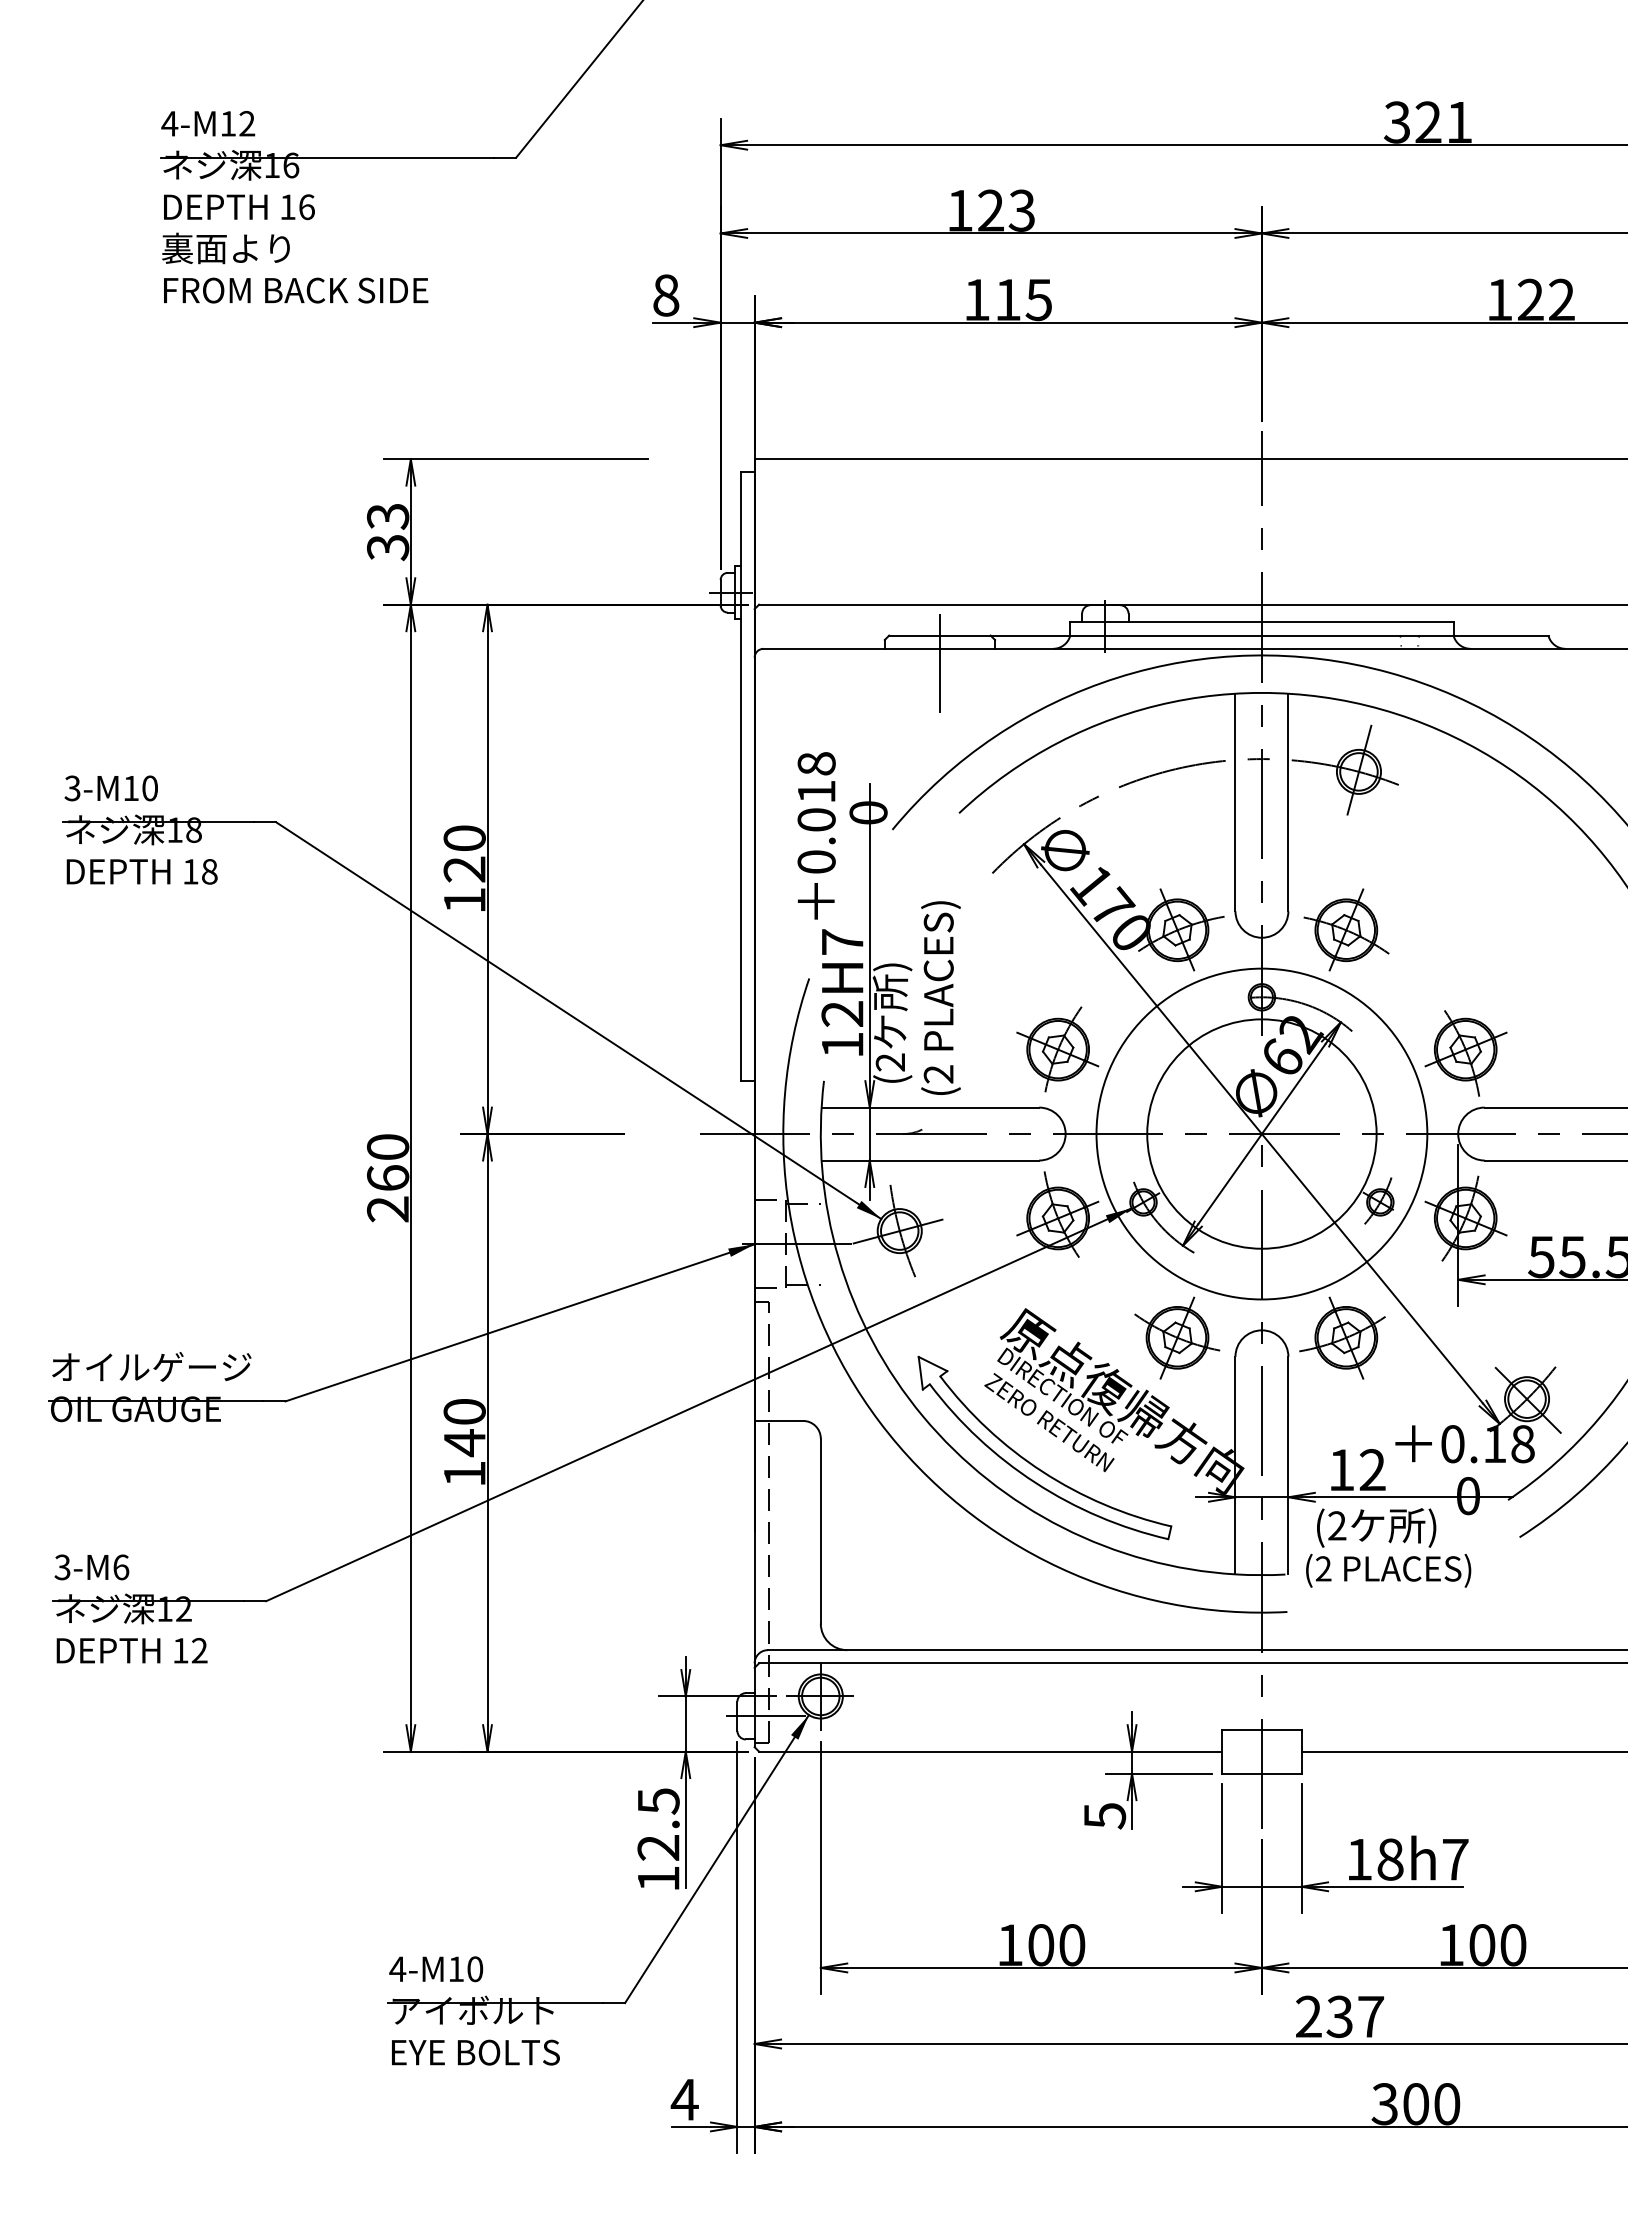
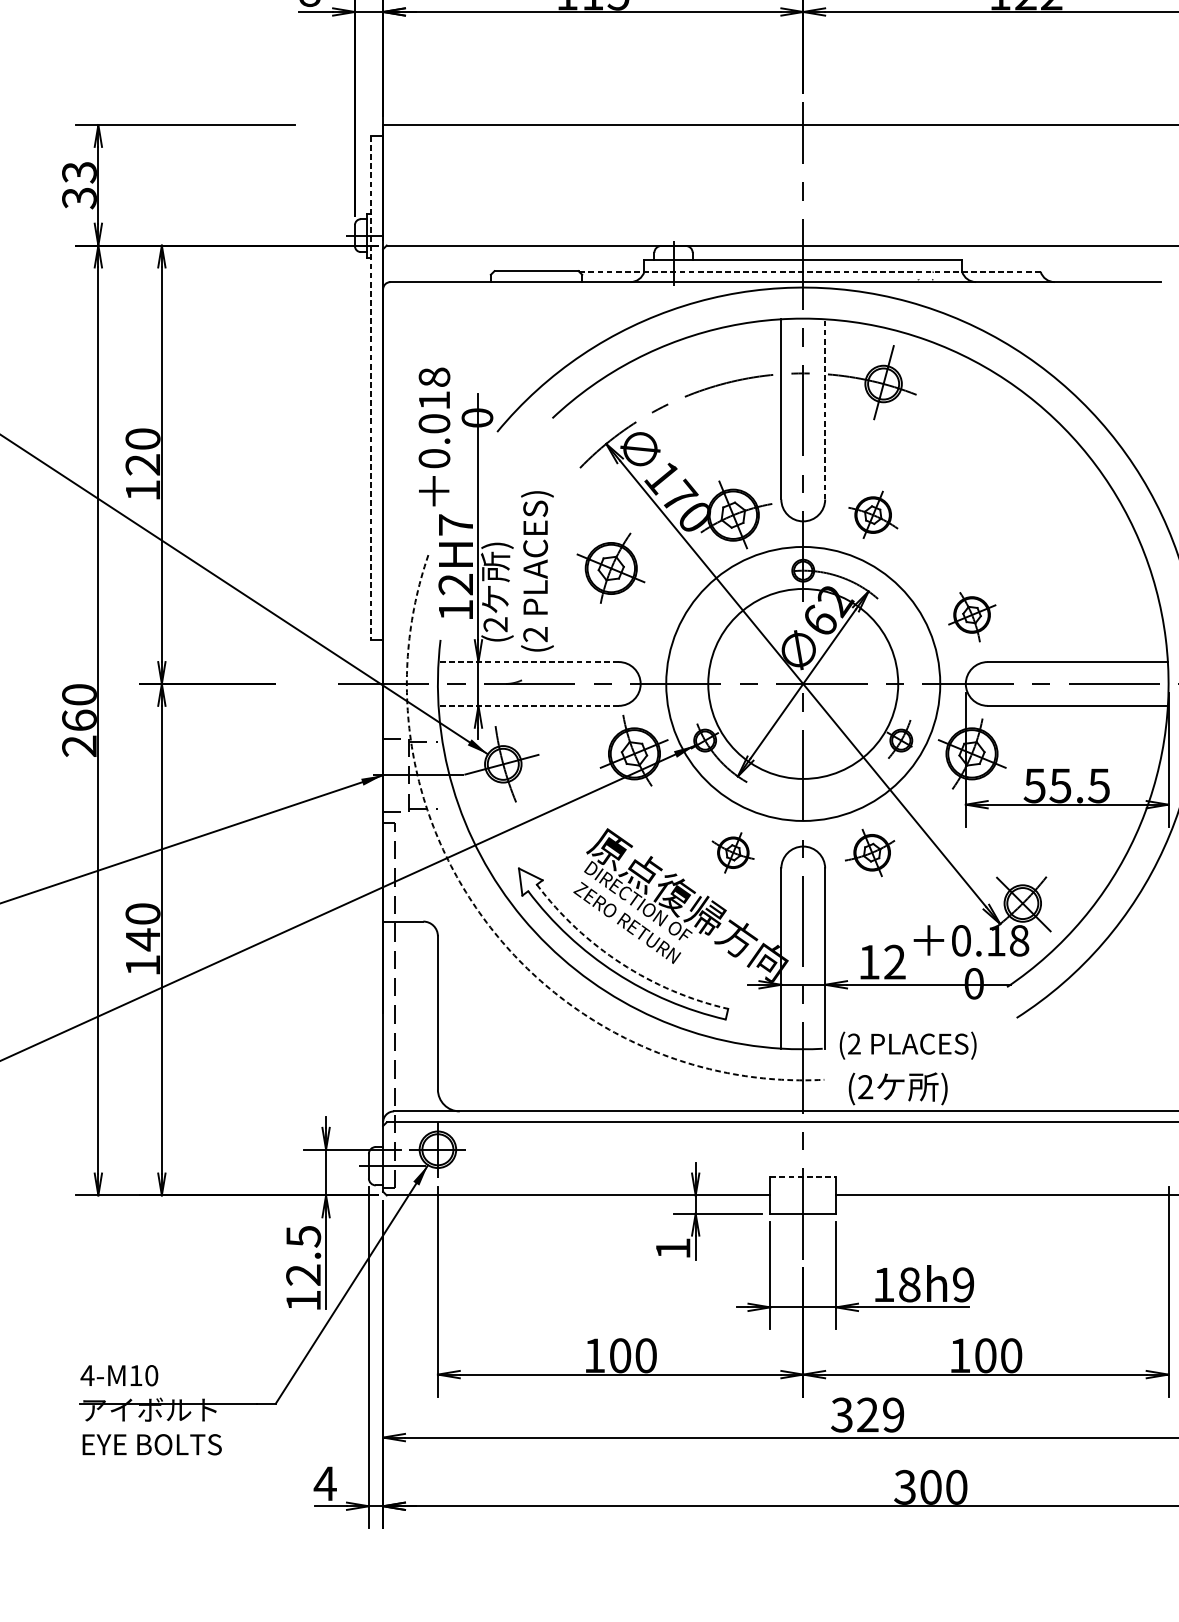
line: (1270, 636) -> (810, 271), solid -> dashed
line: (939, 663) -> (536, 294), removed
line: (740, 777) -> (371, 388), solid -> dashed
line: (1288, 802) -> (825, 409), solid -> dashed
part: (1346, 929) -> (873, 514), size x0.7
part: (1057, 1049) -> (610, 568), moved
part: (1465, 1053) -> (971, 617), size x0.7
line: (930, 1107) -> (528, 661), solid -> dashed
line: (930, 1160) -> (528, 705), solid -> dashed
part: (1177, 1337) -> (733, 852), size x0.6
part: (1342, 1337) -> (869, 852), size x0.7
arc: (879, 1422) -> (486, 922), solid -> dashed
arc: (1042, 1471) -> (621, 963), solid -> dashed
text: (1376, 1527) -> (898, 1088), moved
line: (1261, 1729) -> (802, 1177), solid -> dashed
text: (1105, 1816) -> (673, 1249), 5 -> 1
text: (1455, 1859) -> (963, 1284), 18h7 -> 18h9
text: (1339, 2016) -> (867, 1414), 237 -> 329

